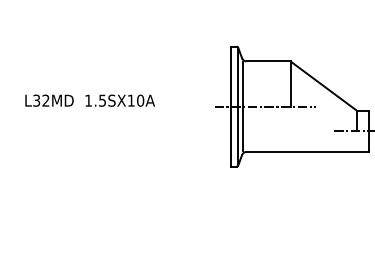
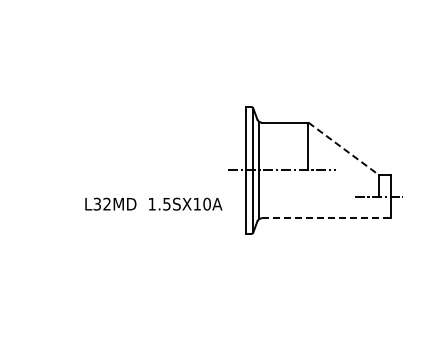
line: (323, 85) -> (343, 148), solid -> dashed
text: (89, 100) -> (153, 203), moved
line: (307, 152) -> (326, 218), solid -> dashed

